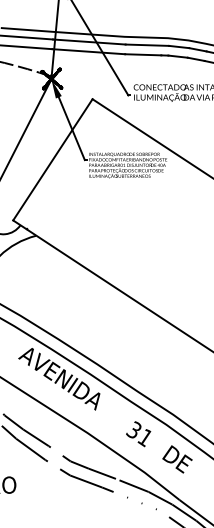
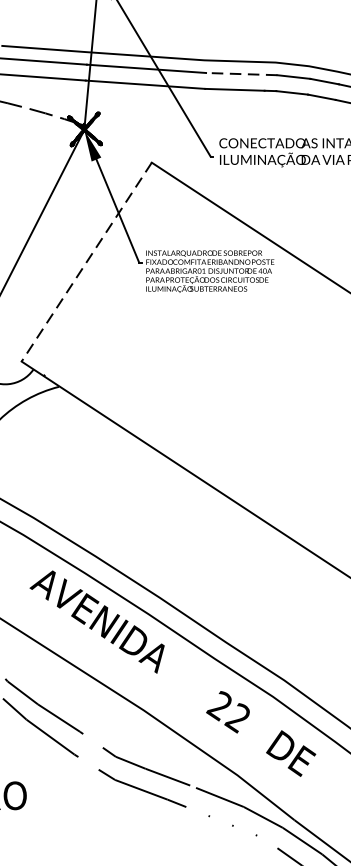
line: (147, 45) -> (241, 74), solid -> dashed
line: (52, 160) -> (86, 263), solid -> dashed
text: (138, 433) -> (227, 711), 31 -> 22

